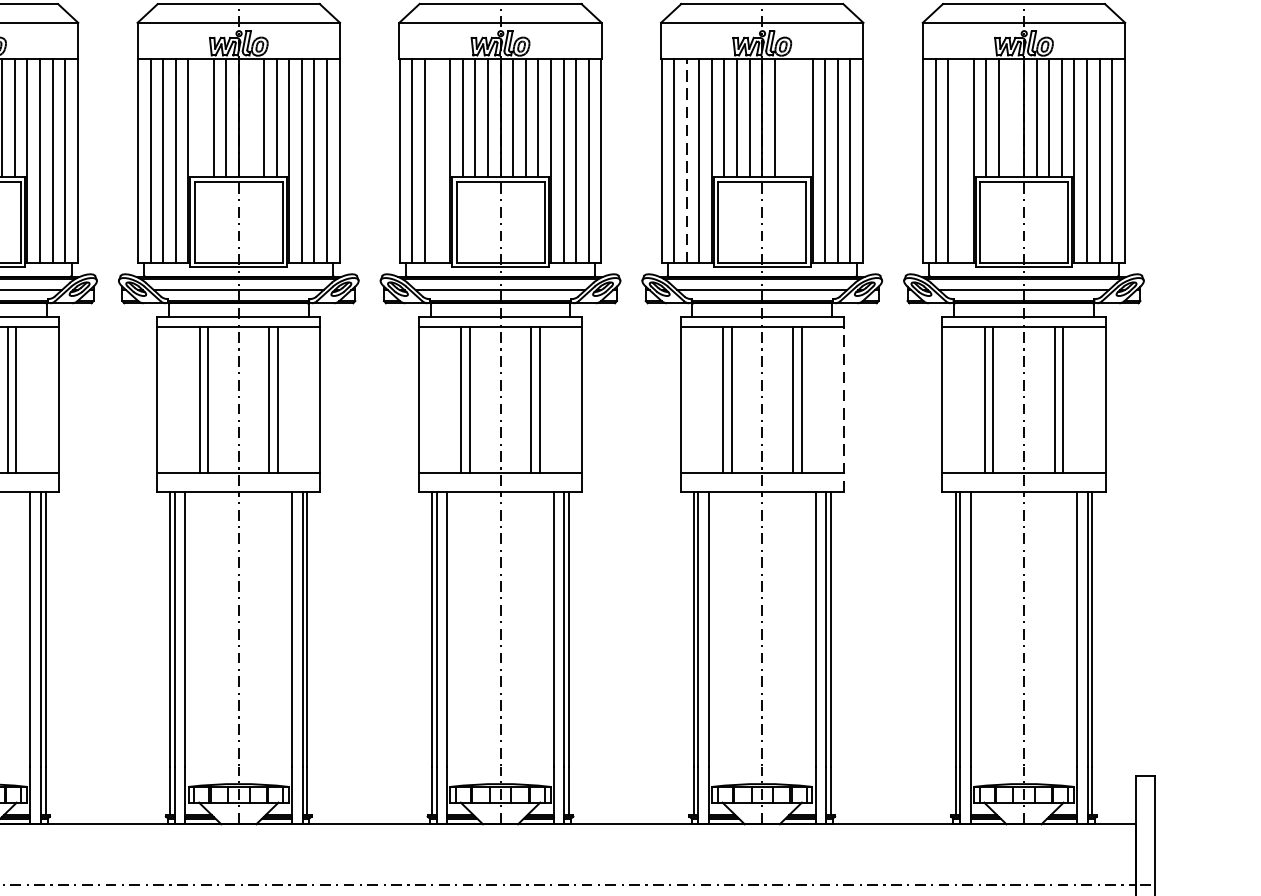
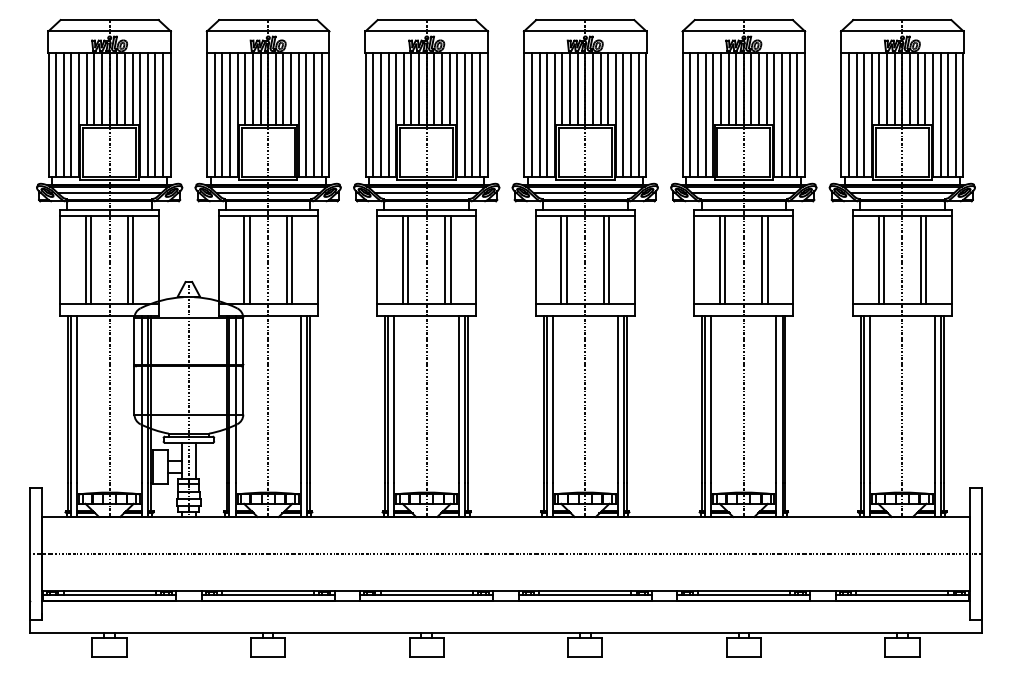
line: (200, 118) -> (403, 89), added
line: (251, 118) -> (434, 89), added
line: (788, 118) -> (759, 89), added
line: (799, 118) -> (766, 89), added
line: (1011, 118) -> (894, 89), added
line: (687, 159) -> (698, 114), dashed -> solid
line: (438, 161) -> (547, 115), added
line: (961, 161) -> (864, 115), added
line: (844, 409) -> (793, 265), dashed -> solid

